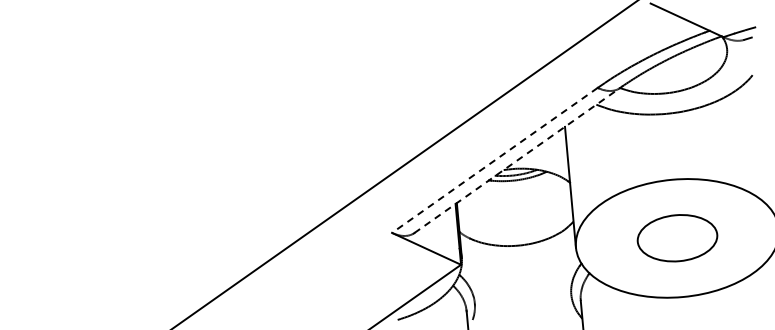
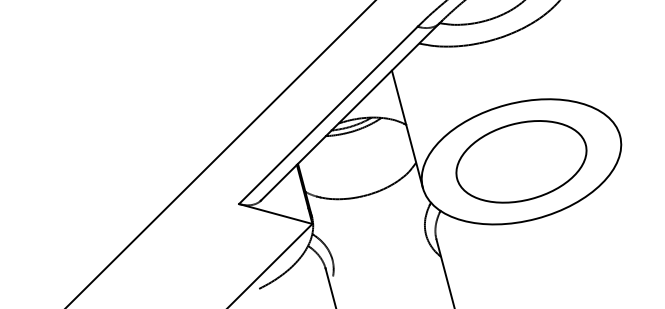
line: (494, 160) -> (328, 115), dashed -> solid
line: (517, 160) -> (350, 111), dashed -> solid
part: (677, 237) -> (521, 160), size x1.67

